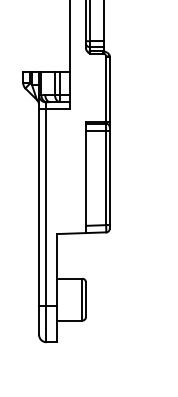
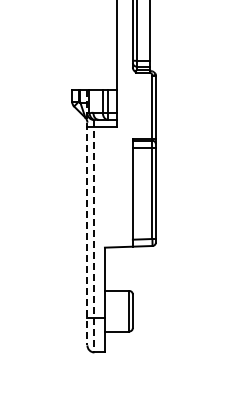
line: (39, 202) -> (87, 217), solid -> dashed
line: (46, 222) -> (94, 236), solid -> dashed

